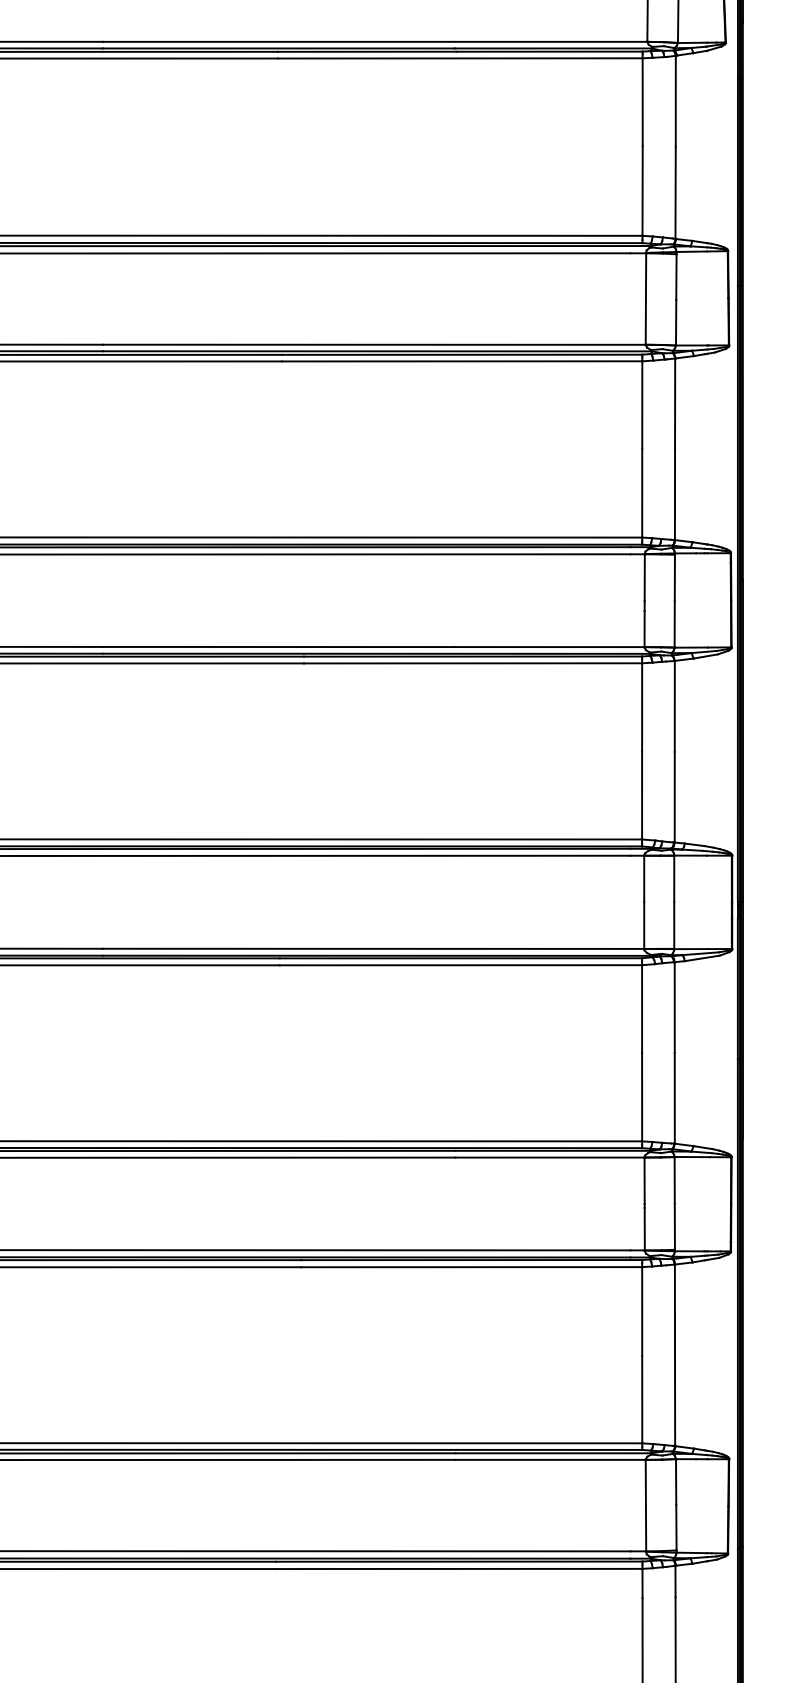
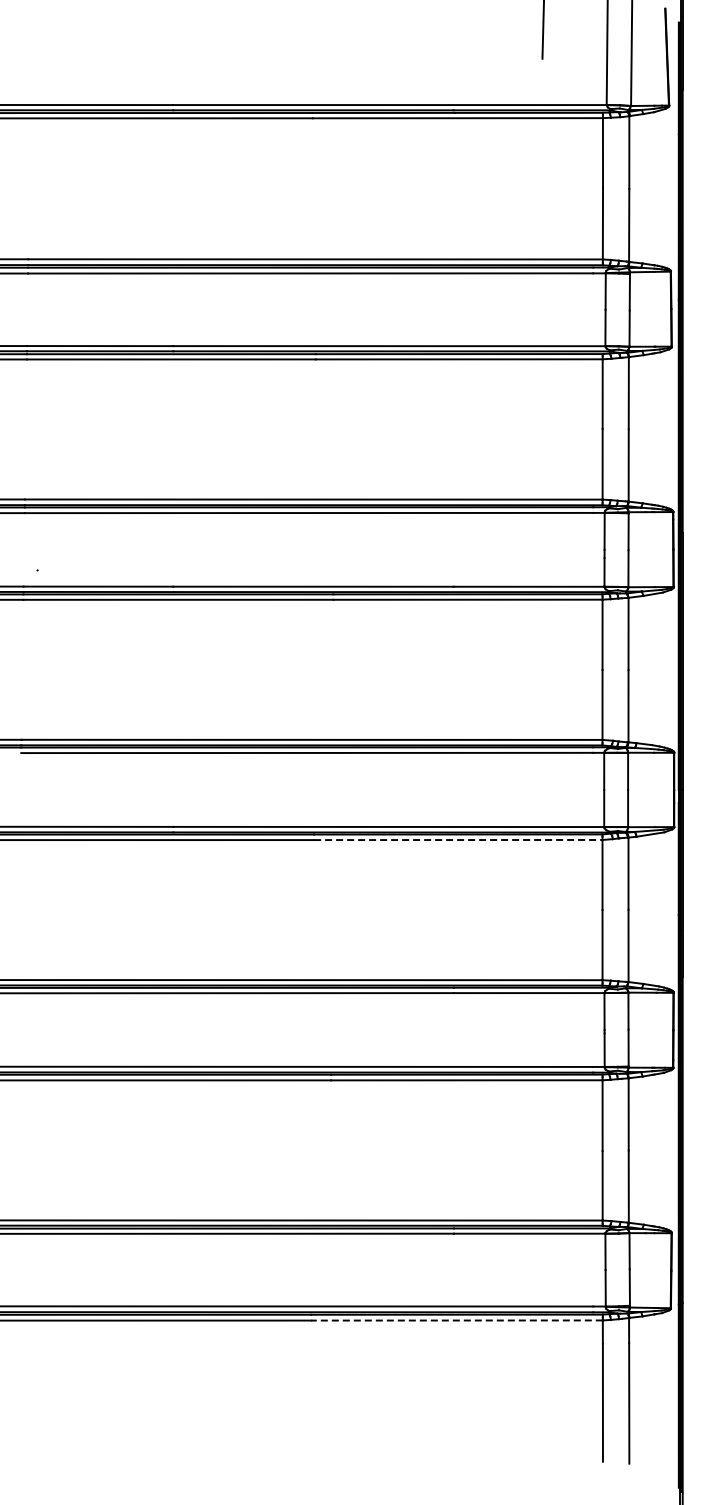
line: (461, 965) -> (458, 840), solid -> dashed
line: (459, 1568) -> (457, 1320), solid -> dashed

